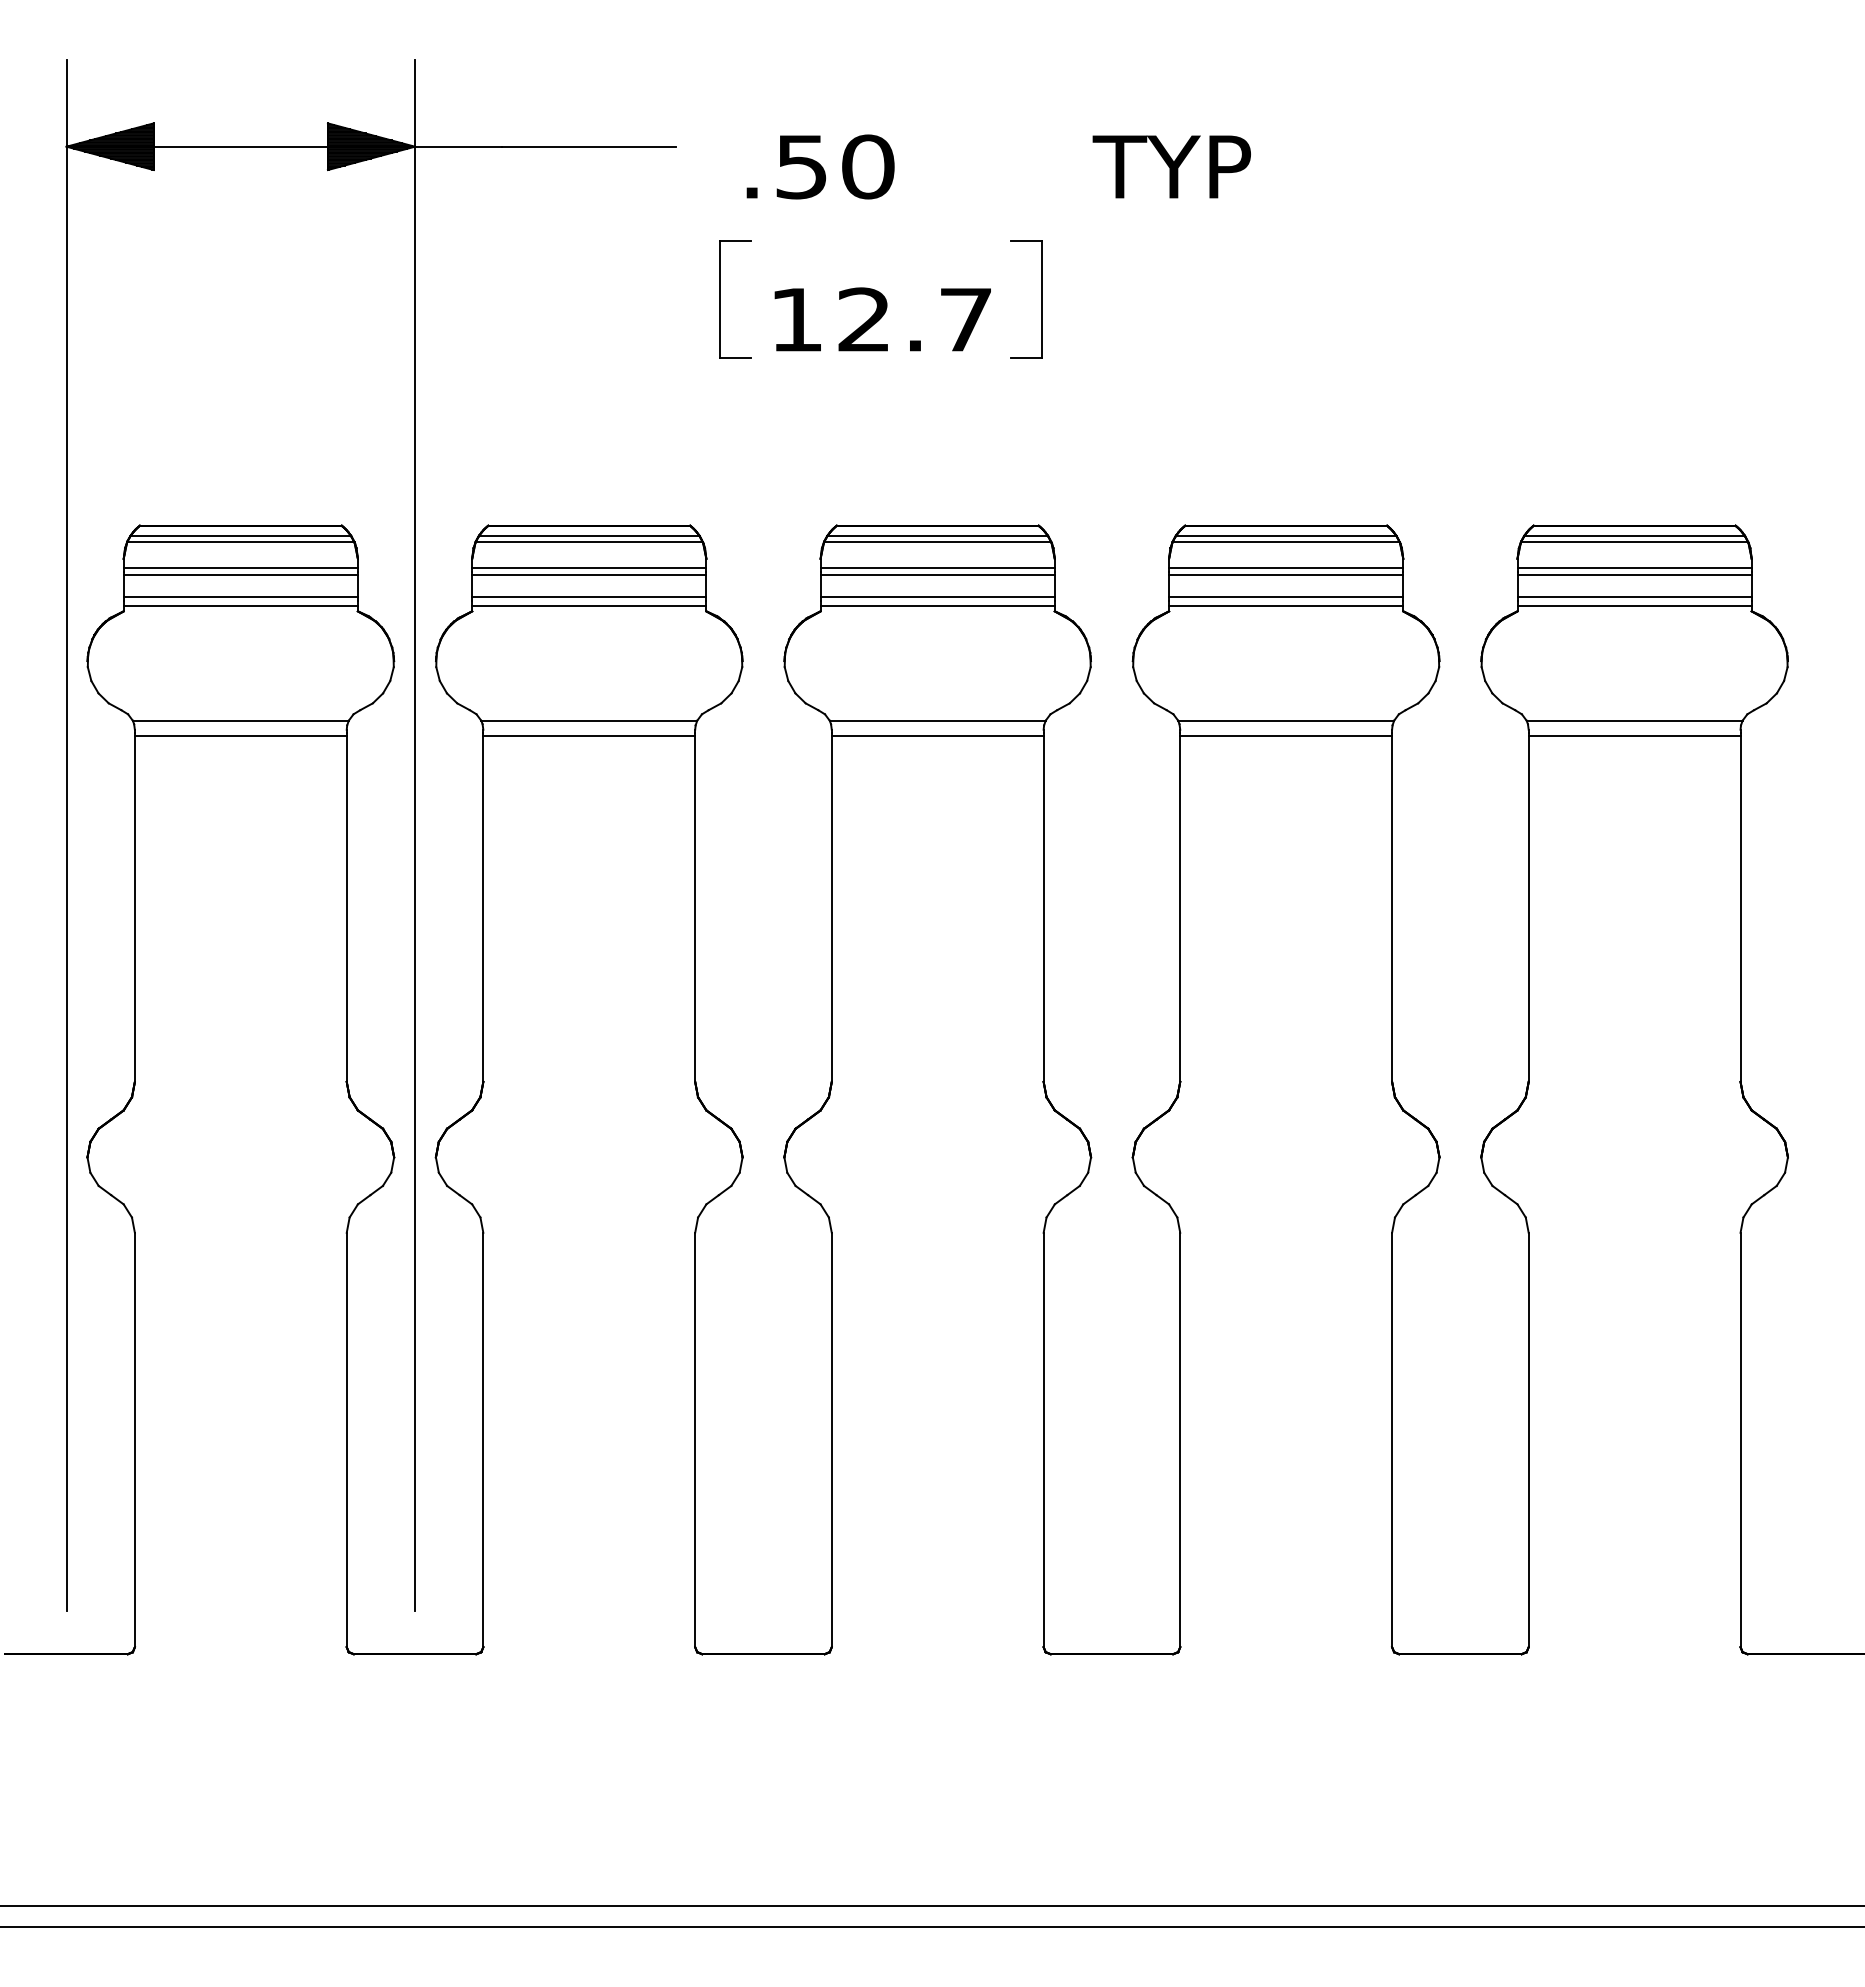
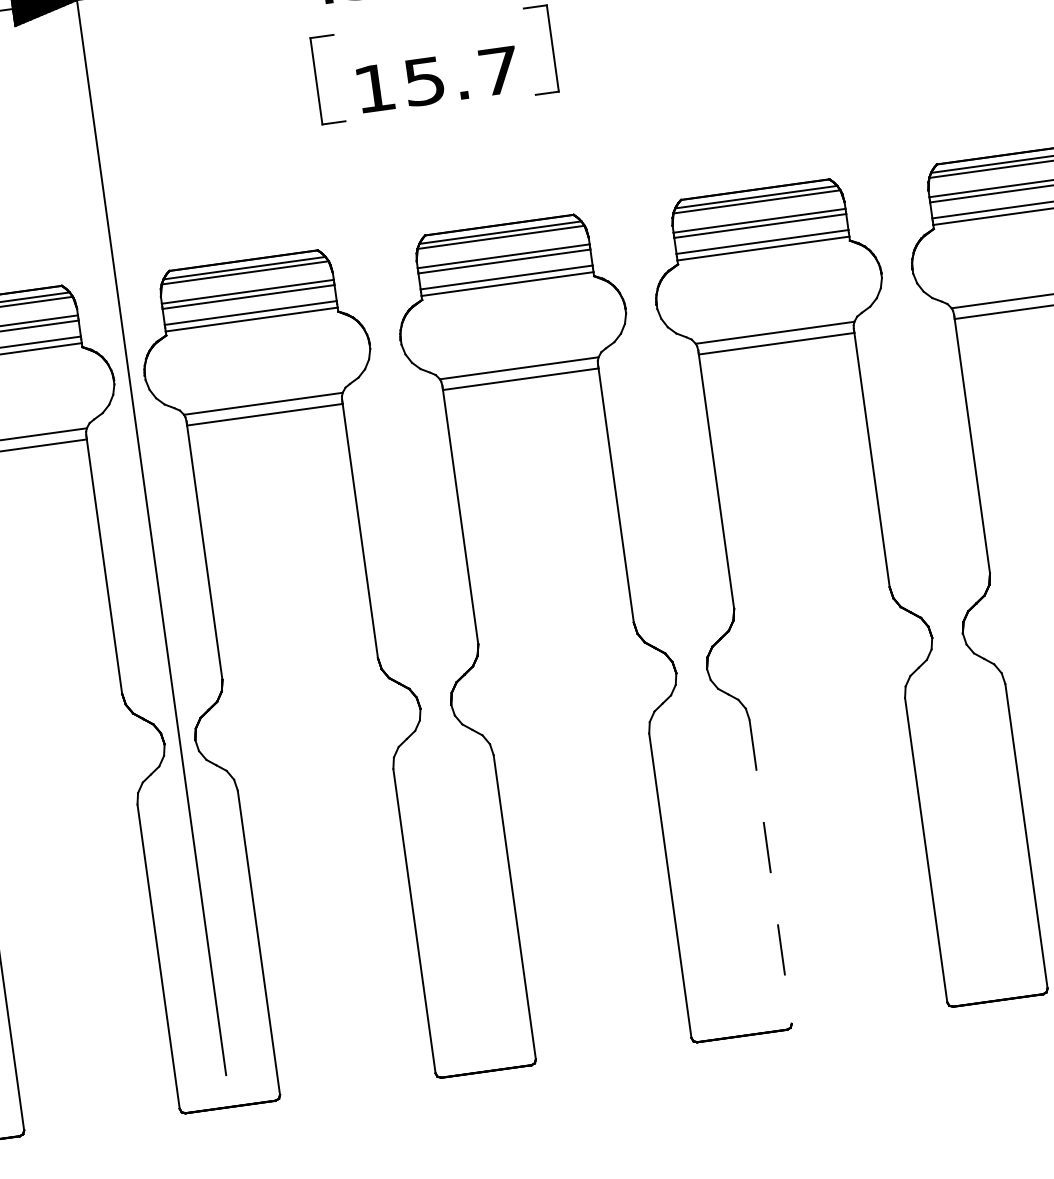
text: (863, 319) -> (423, 81), 12.7 -> 15.7
line: (1180, 1440) -> (770, 872), solid -> dashed

